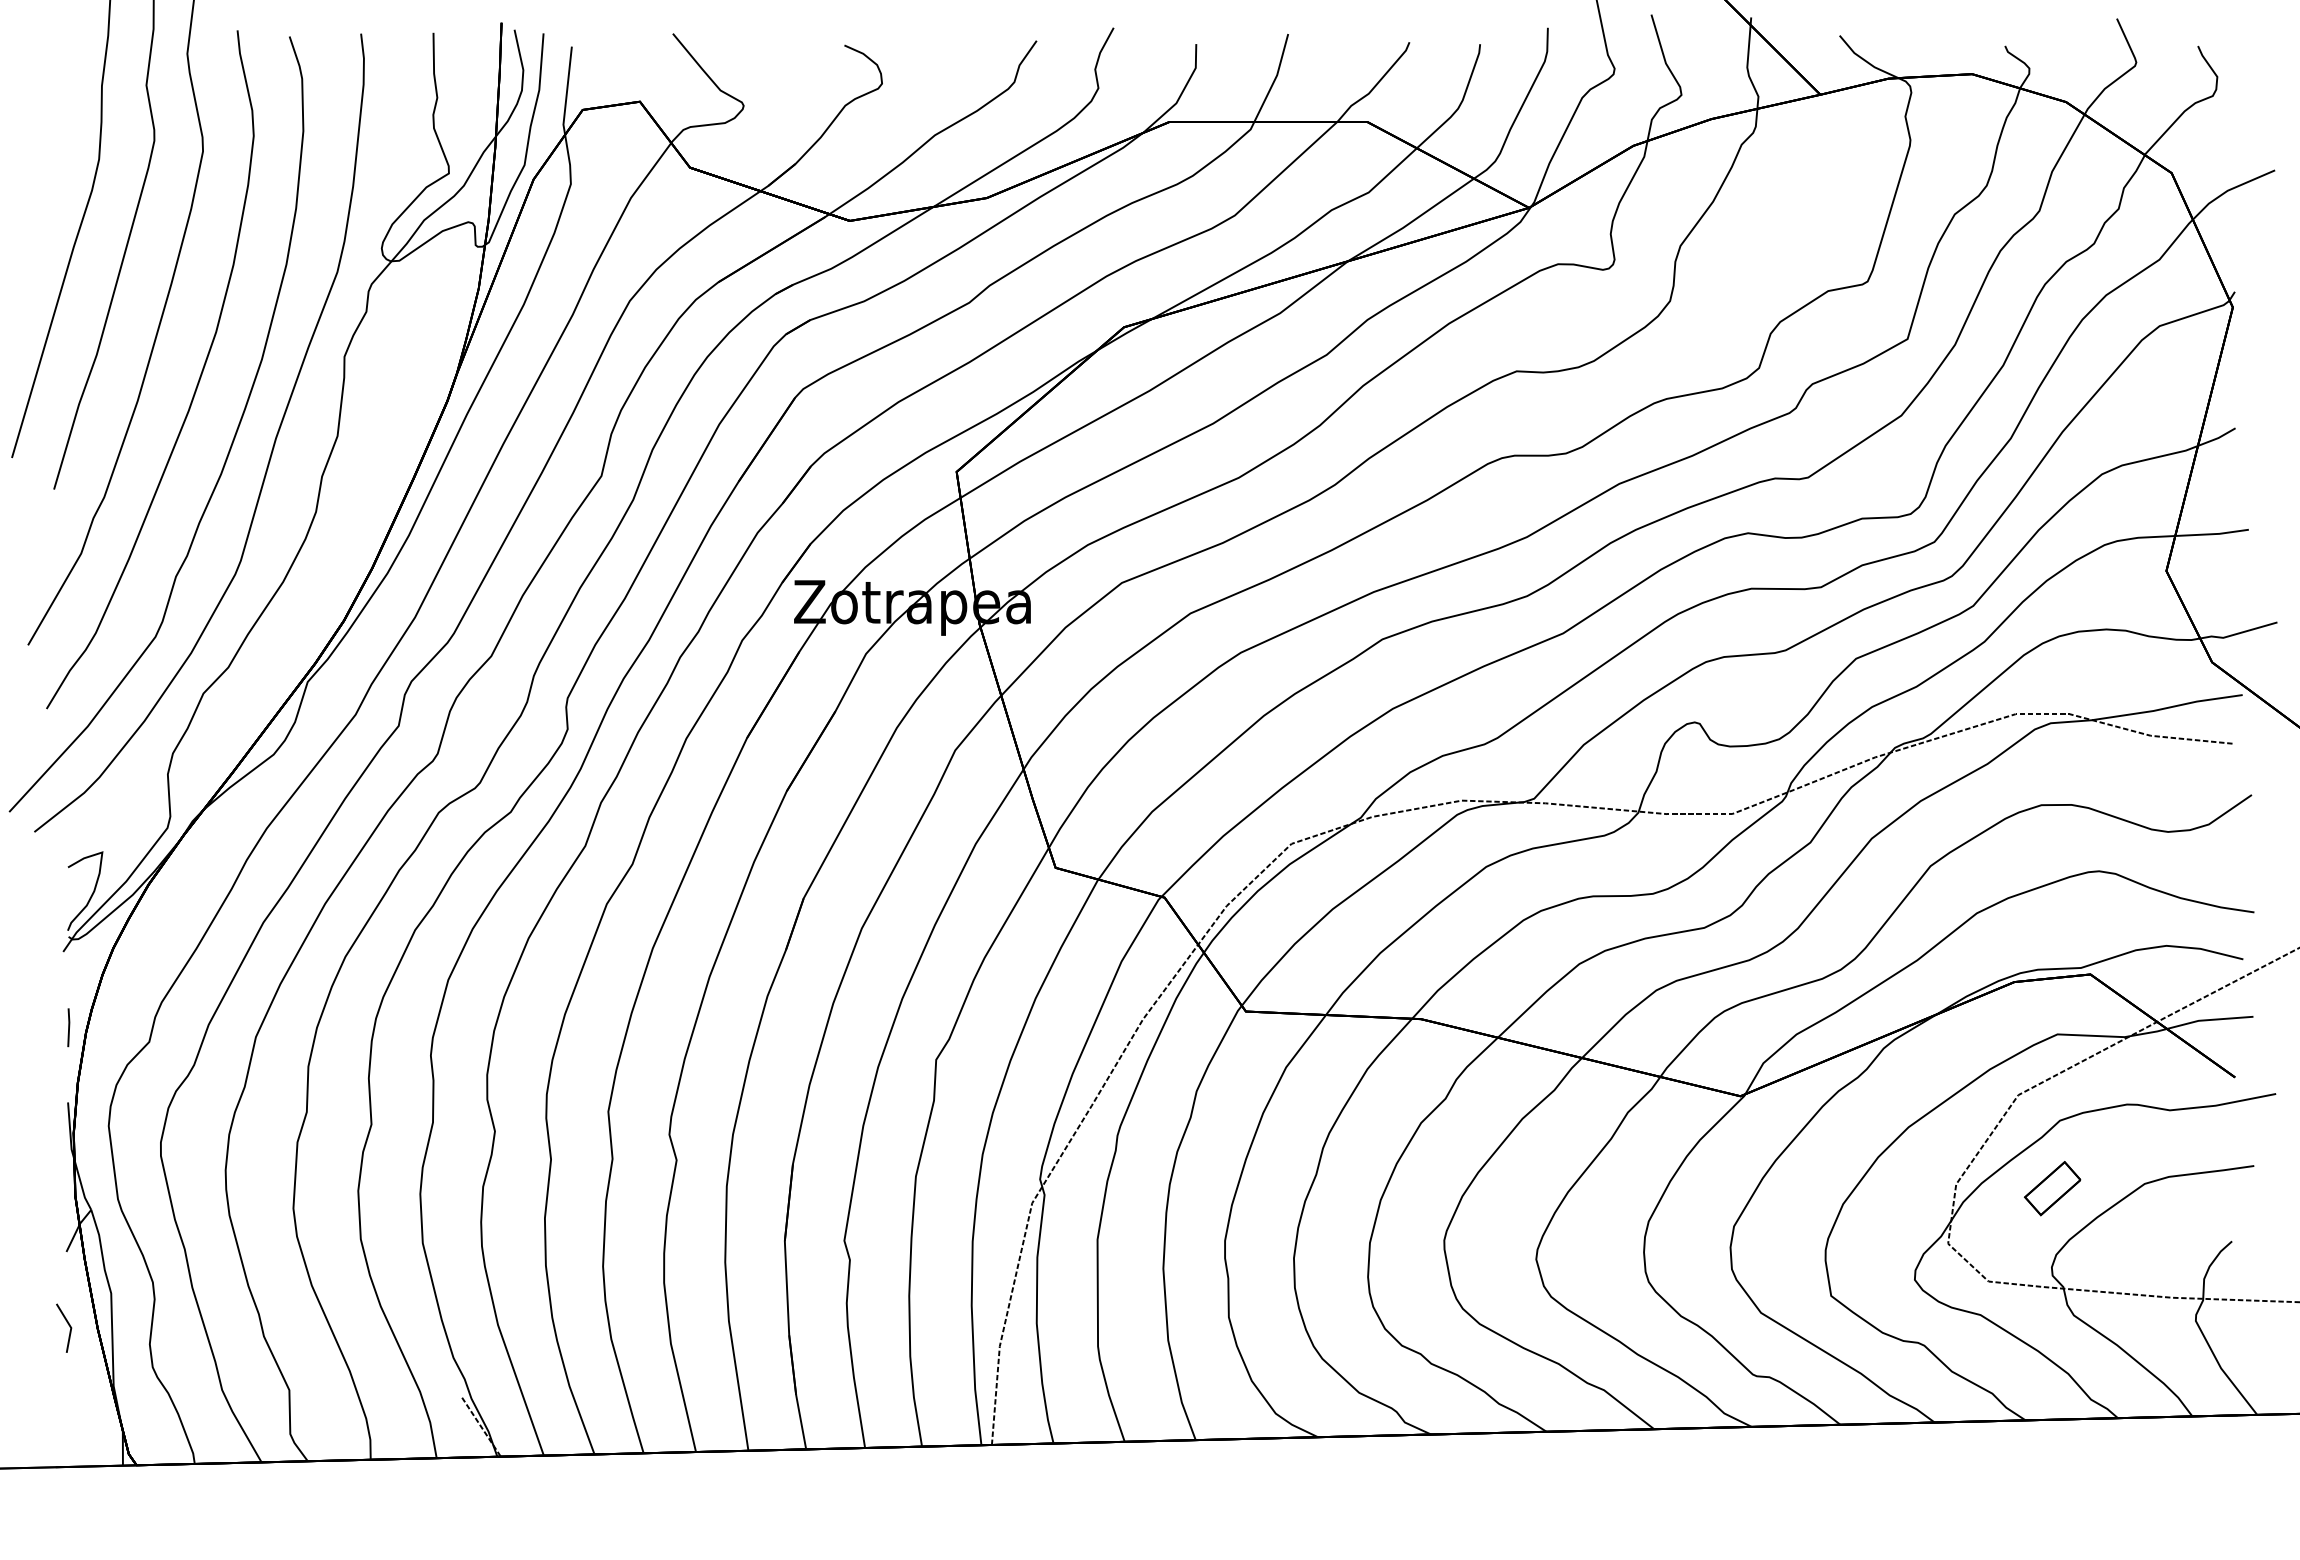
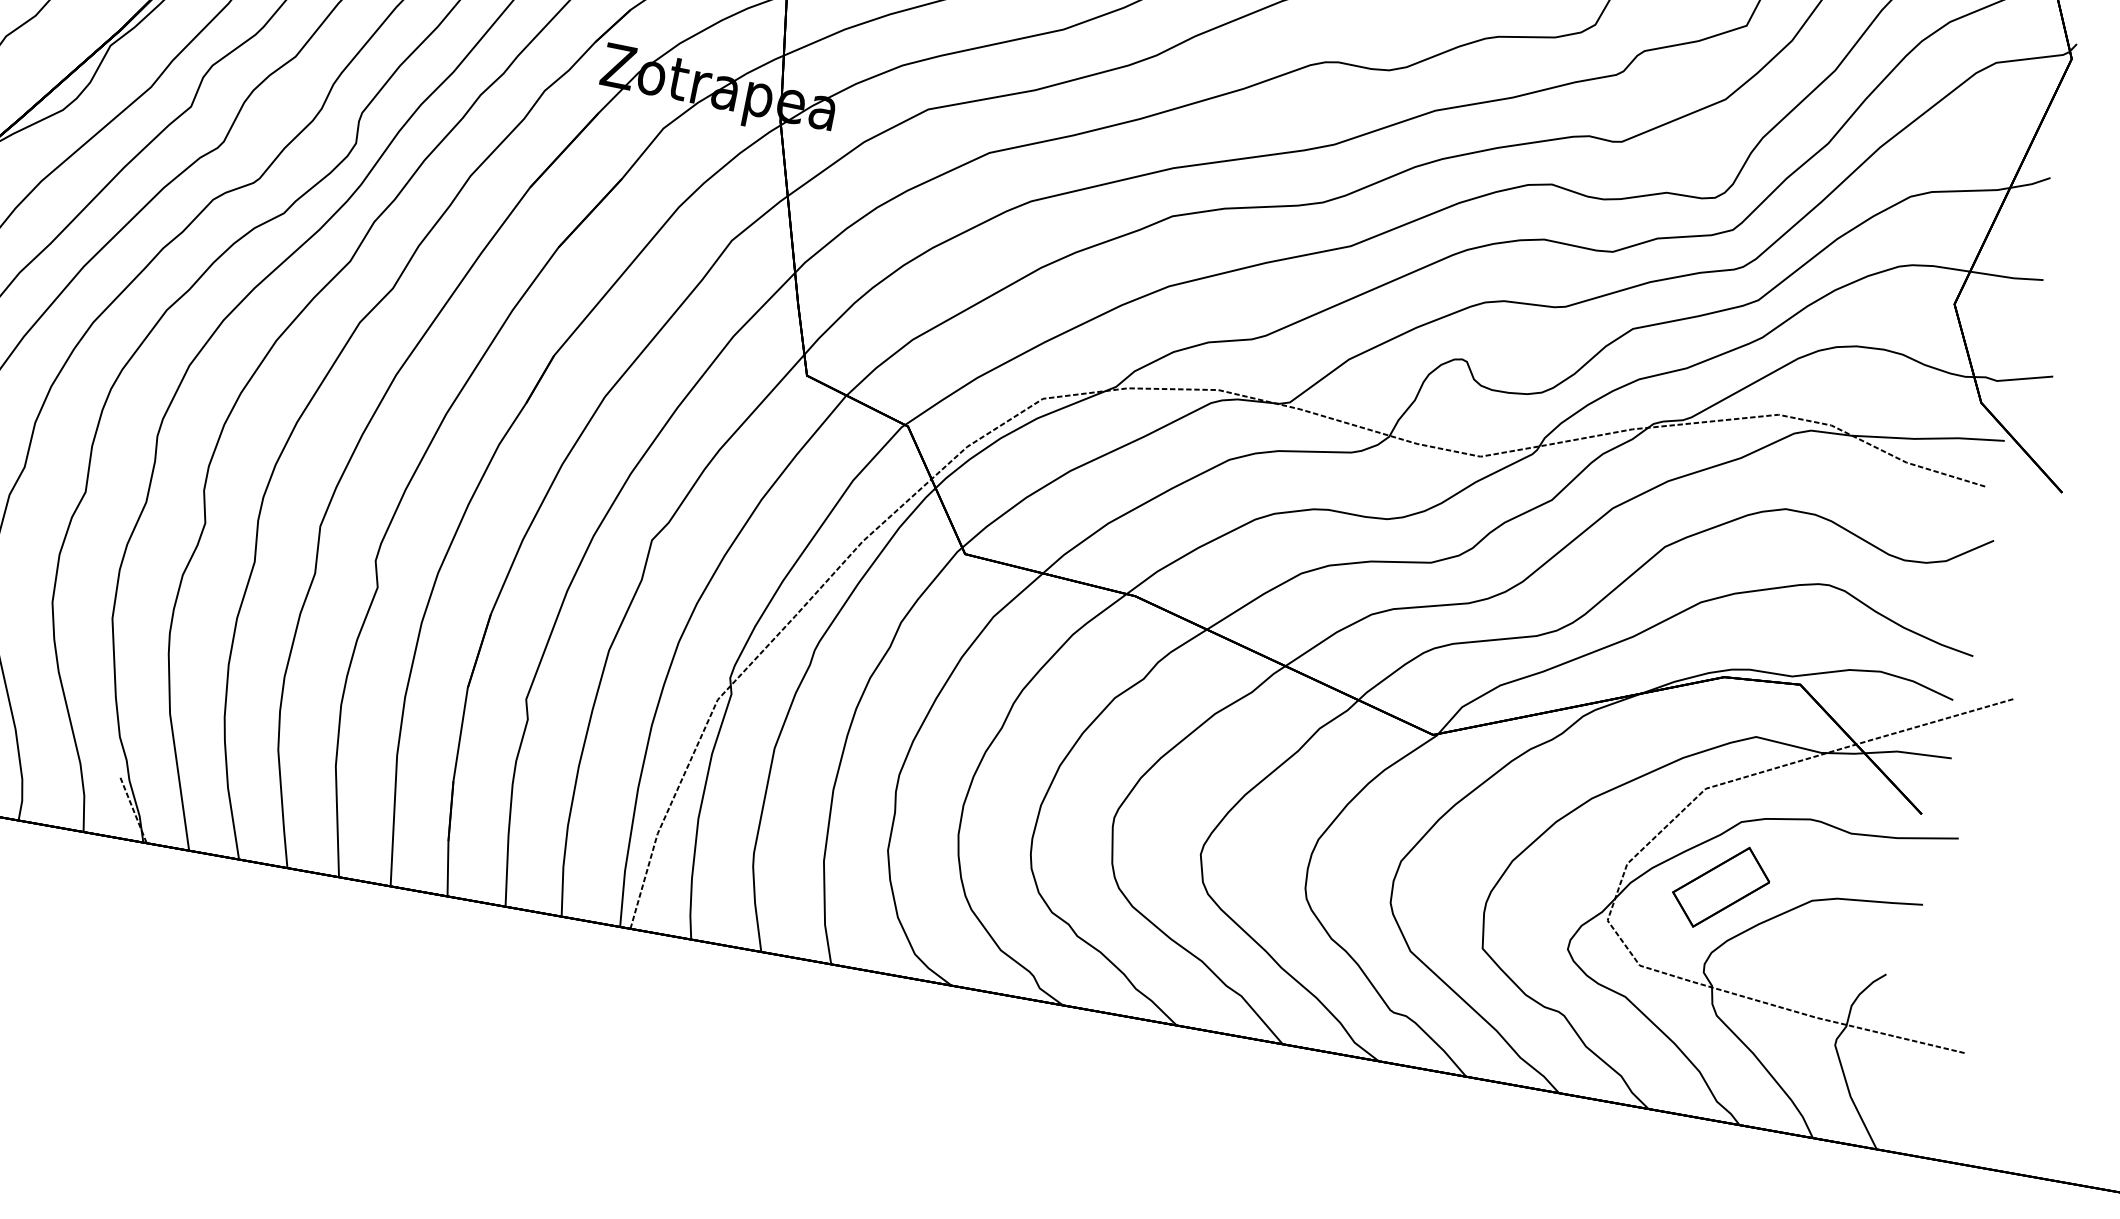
part: (2052, 1188) -> (1720, 887), size x1.67

